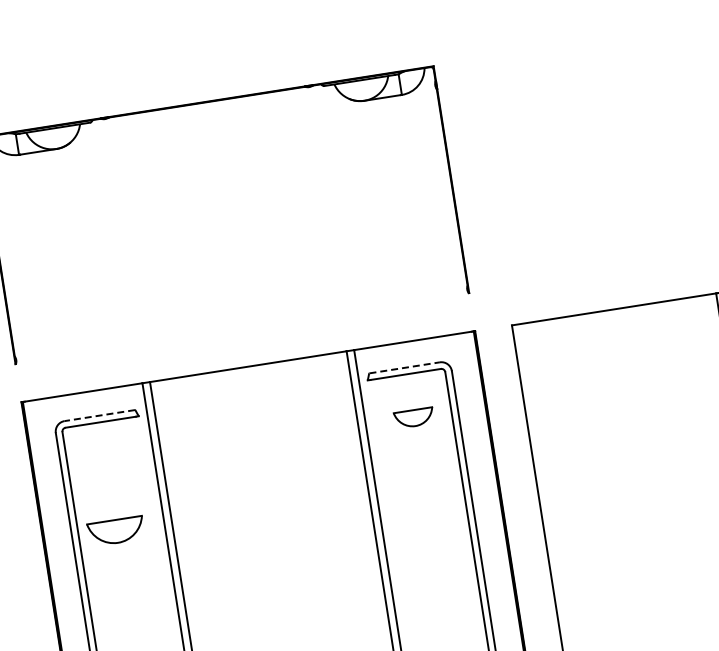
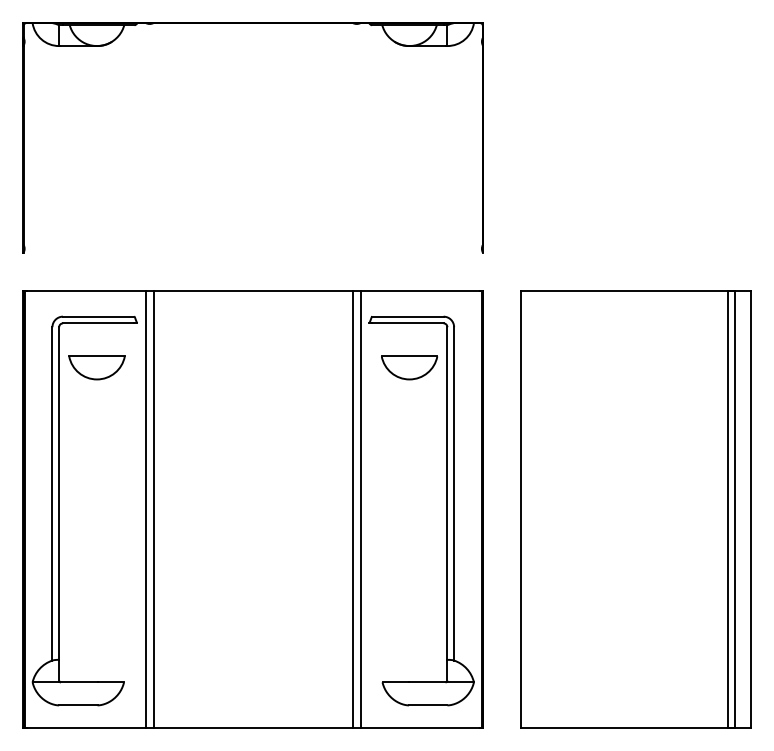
line: (404, 367) -> (407, 316), dashed -> solid
line: (99, 415) -> (98, 316), dashed -> solid
part: (414, 417) -> (409, 367), size x1.43
part: (115, 531) -> (96, 367), moved

